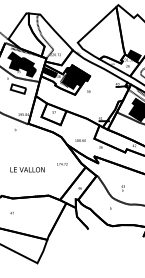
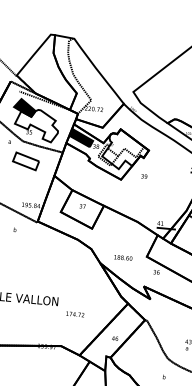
fill: (22, 67) -> (36, 125), removed
fill: (75, 76) -> (124, 148), removed
text: (62, 164) -> (75, 314), moved

